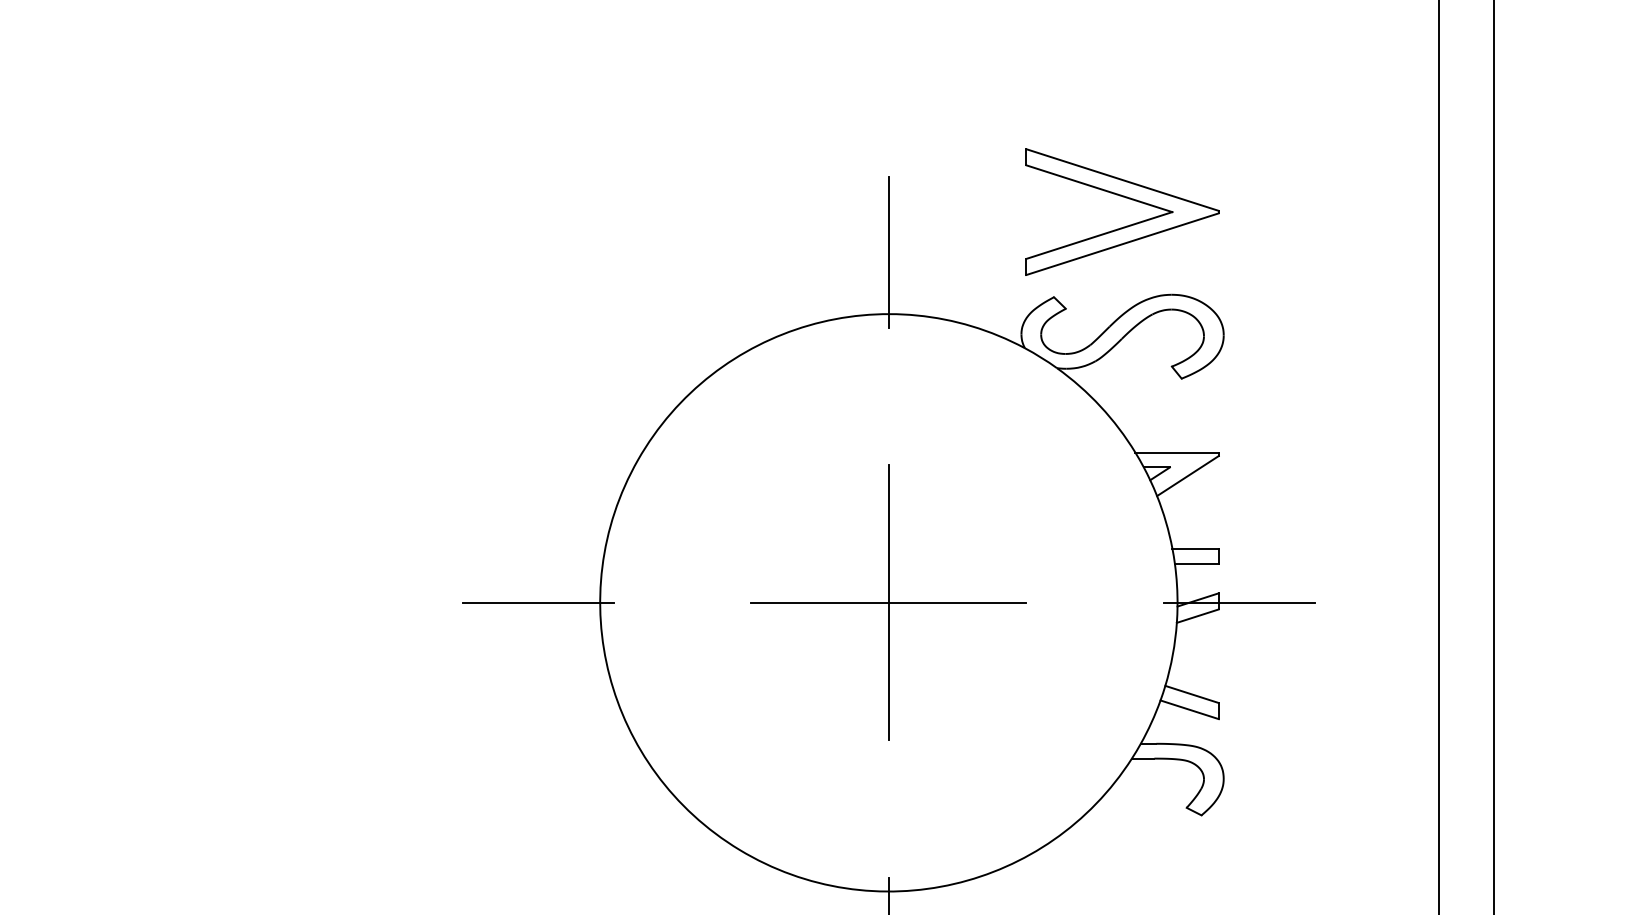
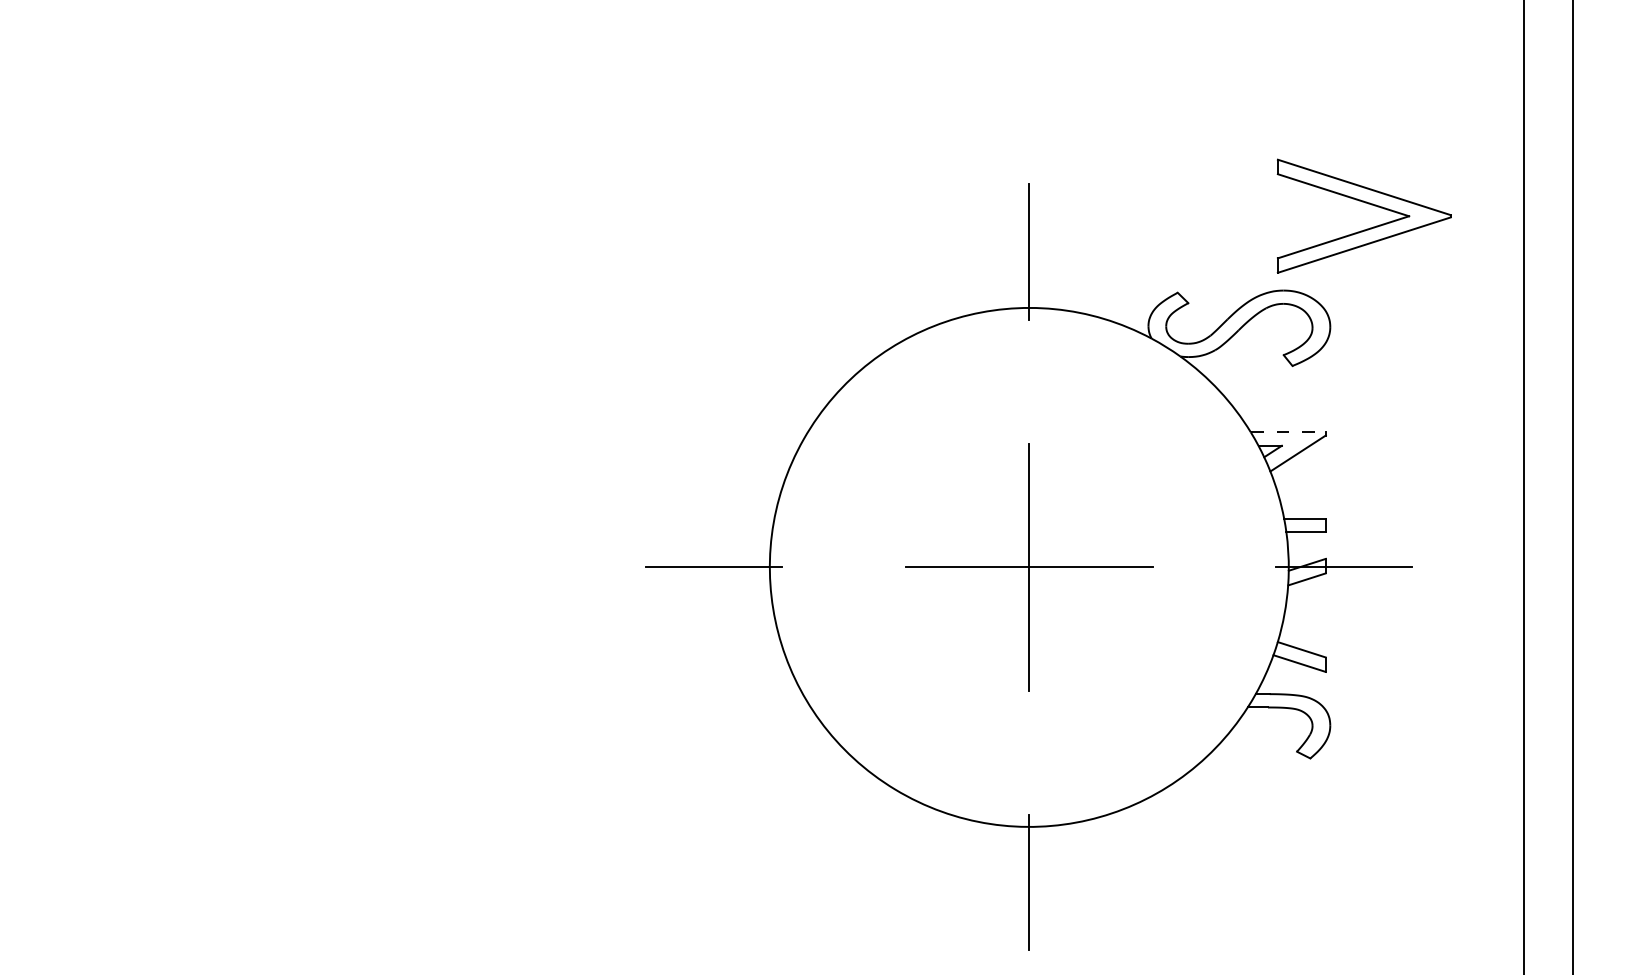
part: (1127, 199) -> (1368, 204), moved
line: (1177, 452) -> (1288, 432), solid -> dashed

